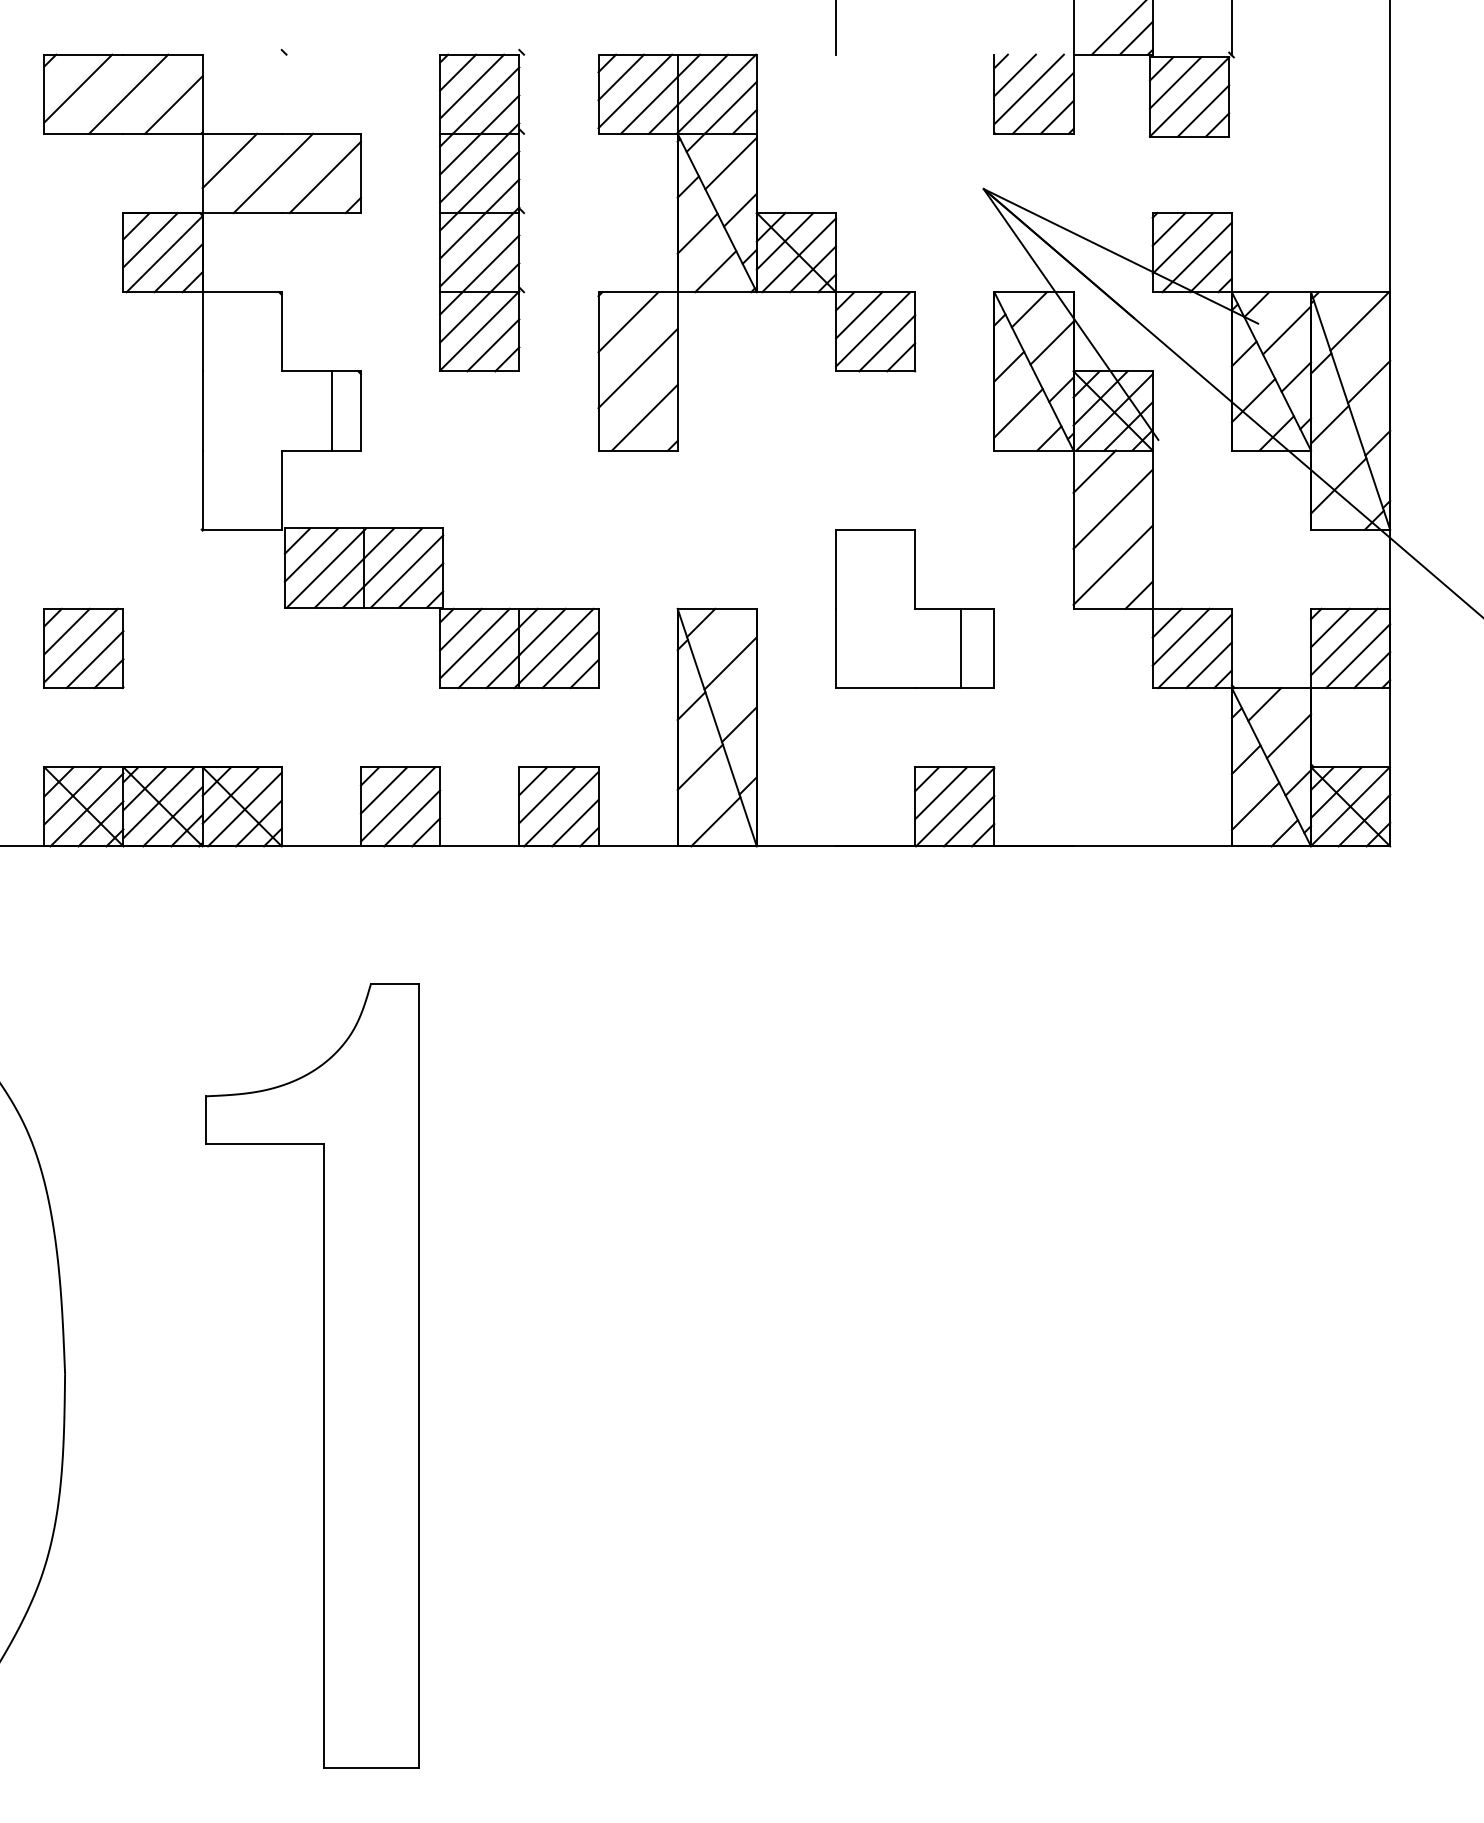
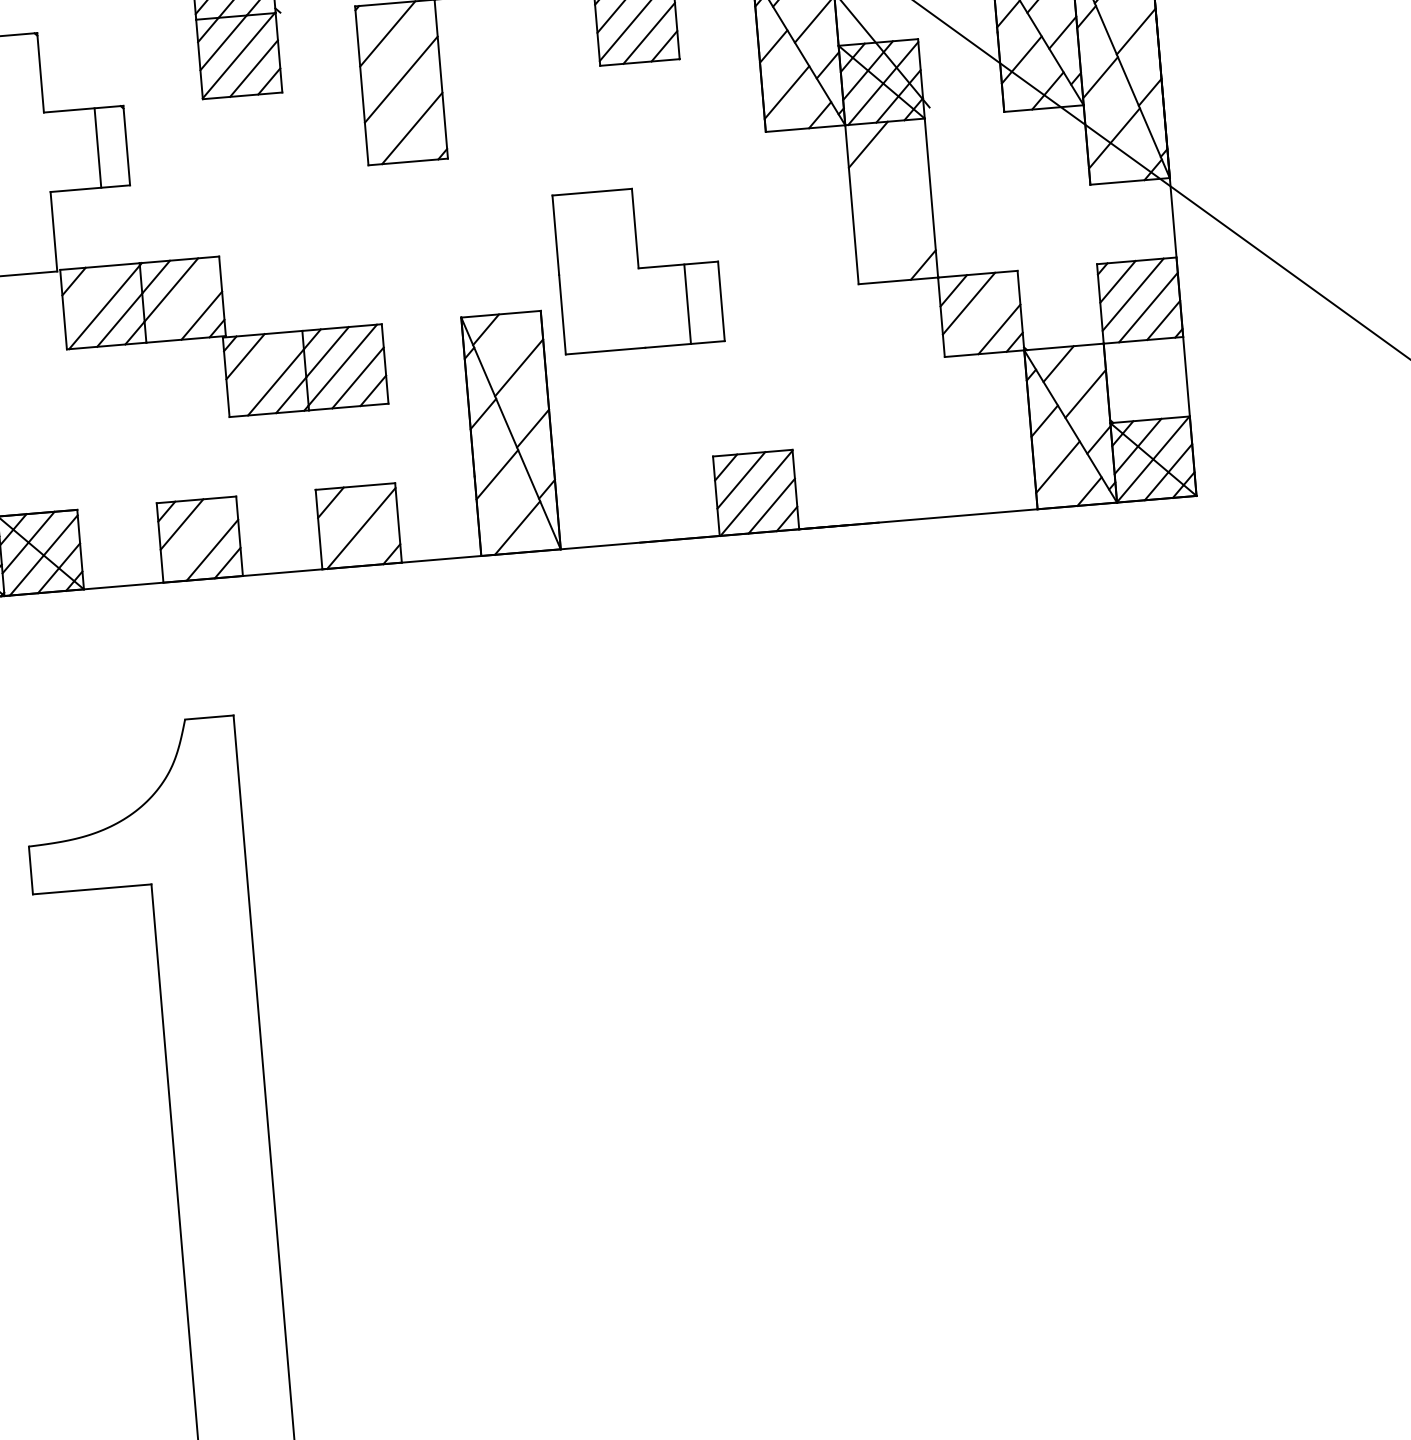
line: (1112, 508) -> (889, 180), removed
line: (311, 554) -> (89, 293), removed
line: (1112, 564) -> (894, 236), removed
line: (407, 571) -> (186, 302), removed
part: (914, 608) -> (637, 267), moved
line: (474, 643) -> (260, 369), removed
line: (1194, 651) -> (983, 316), removed
line: (547, 795) -> (346, 515), removed
line: (397, 804) -> (196, 537), removed
line: (575, 823) -> (376, 541), removed

